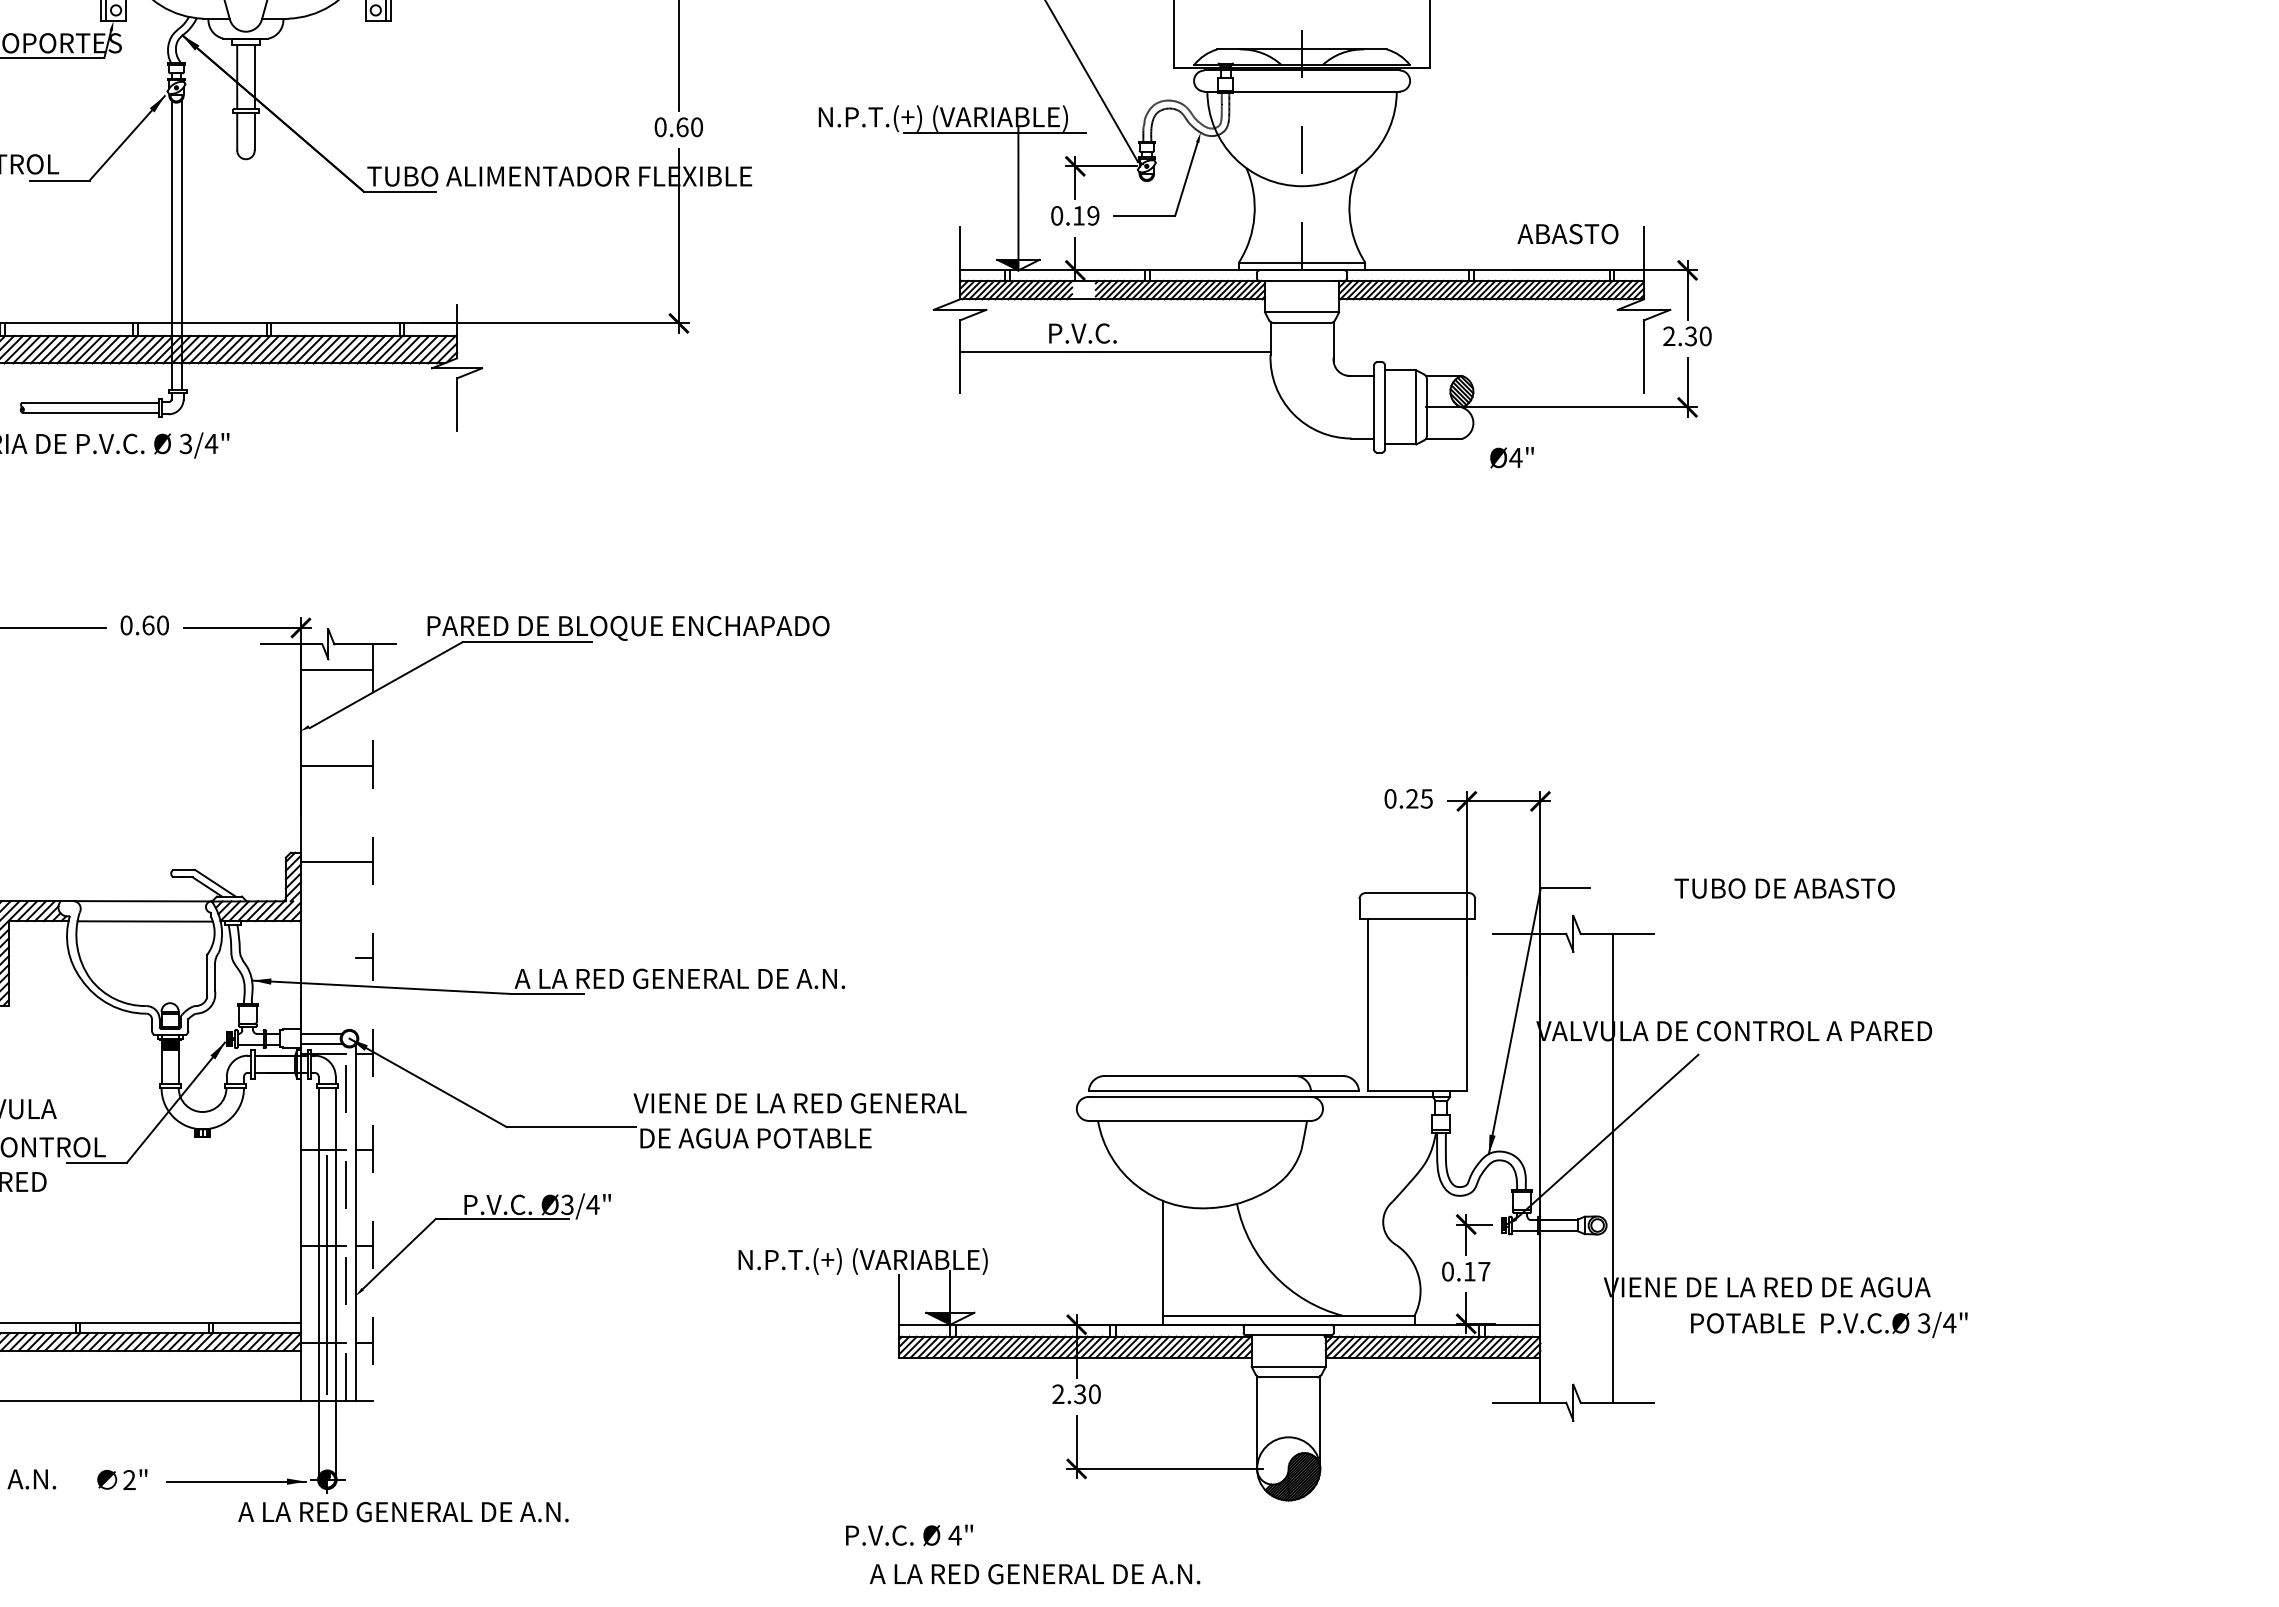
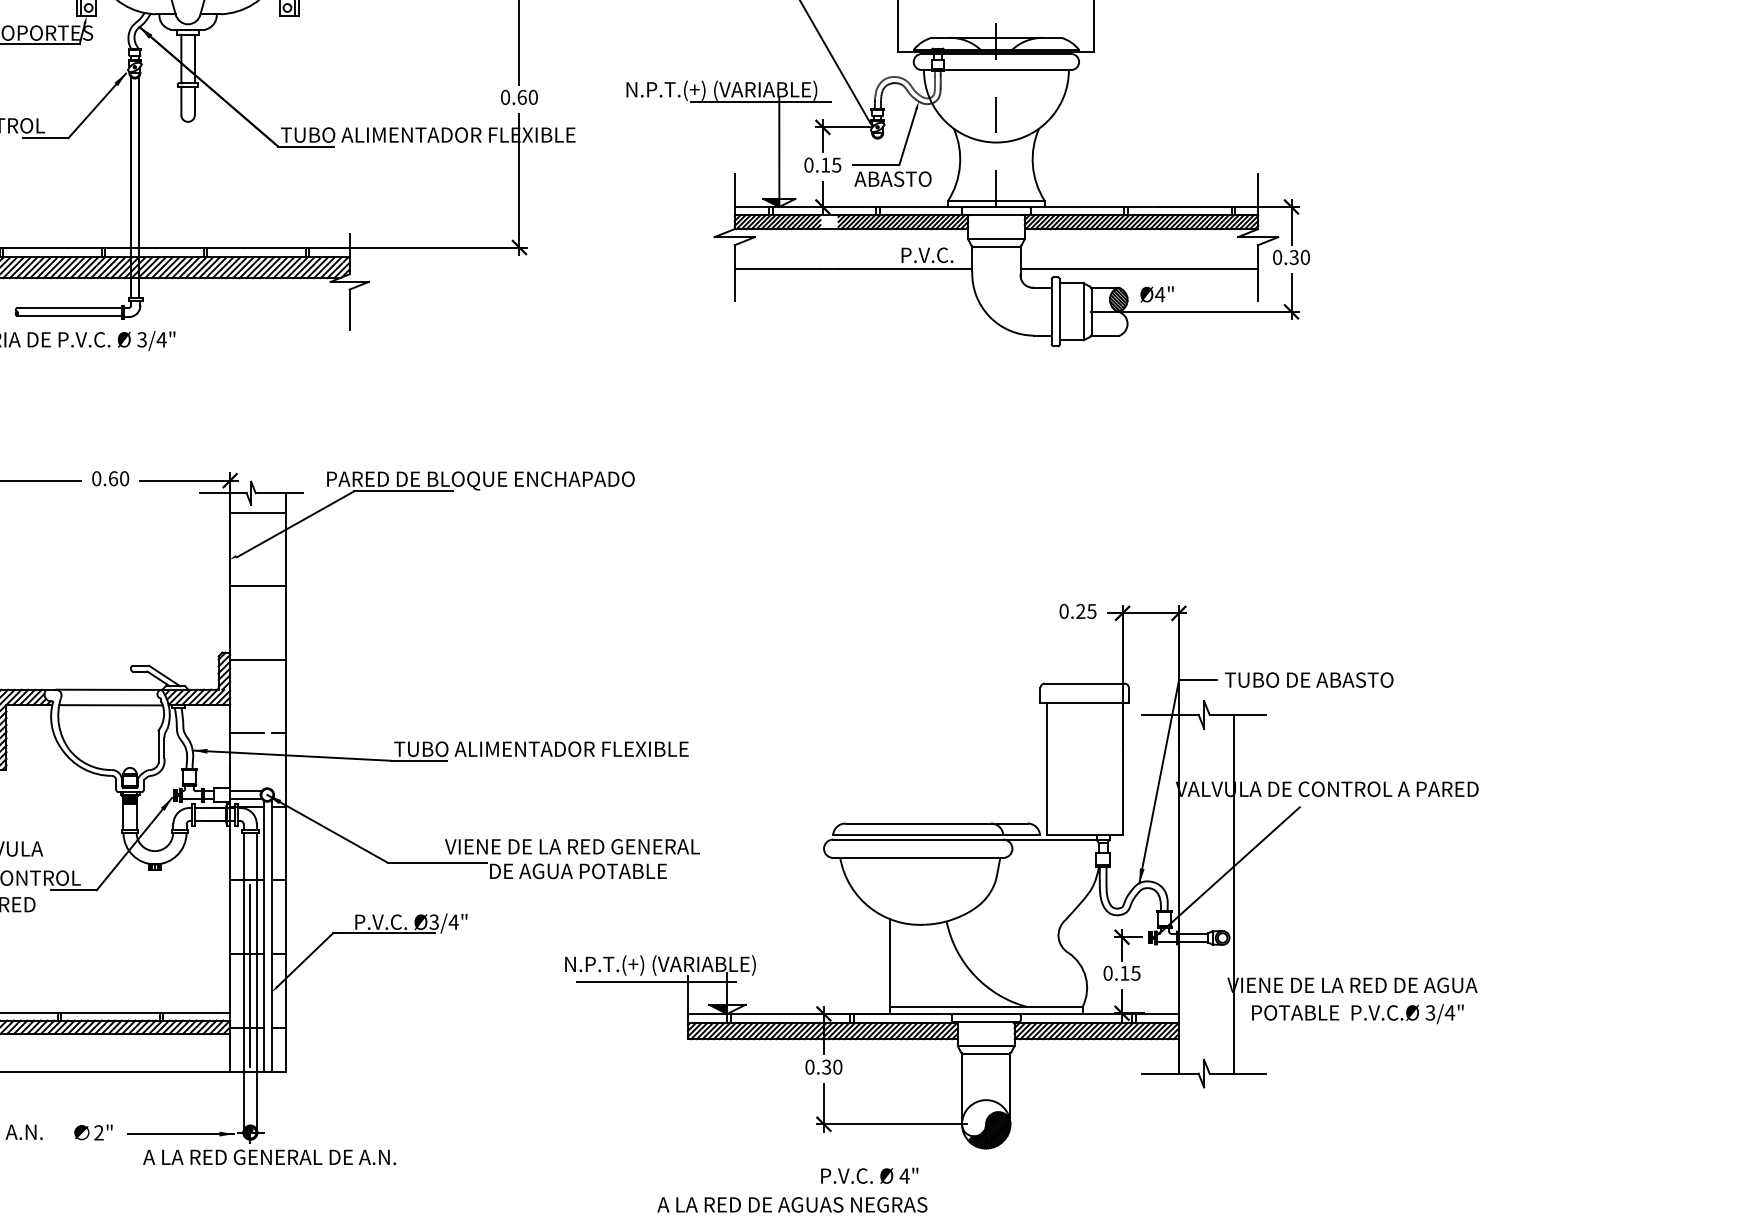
text: (1093, 215) -> (836, 164), 0.19 -> 0.15
text: (1567, 234) -> (892, 179), moved
text: (1082, 333) -> (927, 255), moved
text: (1669, 336) -> (1277, 257), 2.30 -> 0.30
line: (1488, 351) -> (1139, 269), added
text: (1511, 457) -> (1156, 294), moved
text: (1784, 888) -> (1309, 680), moved
line: (322, 958) -> (246, 733), added
text: (706, 978) -> (540, 748), A LA RED GENERAL DE A.N. -> TUBO ALIMENTADOR FLEXIBLE
line: (373, 1023) -> (285, 783), dashed -> solid
text: (799, 1103) -> (571, 846), moved
line: (345, 1224) -> (264, 937), dashed -> solid
text: (1484, 1271) -> (1136, 973), 0.17 -> 0.15
line: (858, 1282) -> (656, 981), added
text: (1829, 1324) -> (1358, 1013), moved
text: (1058, 1394) -> (810, 1067), 2.30 -> 0.30
text: (403, 1512) -> (269, 1157), moved
text: (909, 1535) -> (869, 1176), moved
text: (1035, 1574) -> (792, 1205), A LA RED GENERAL DE A.N. -> A LA RED DE AGUAS NEGRAS

